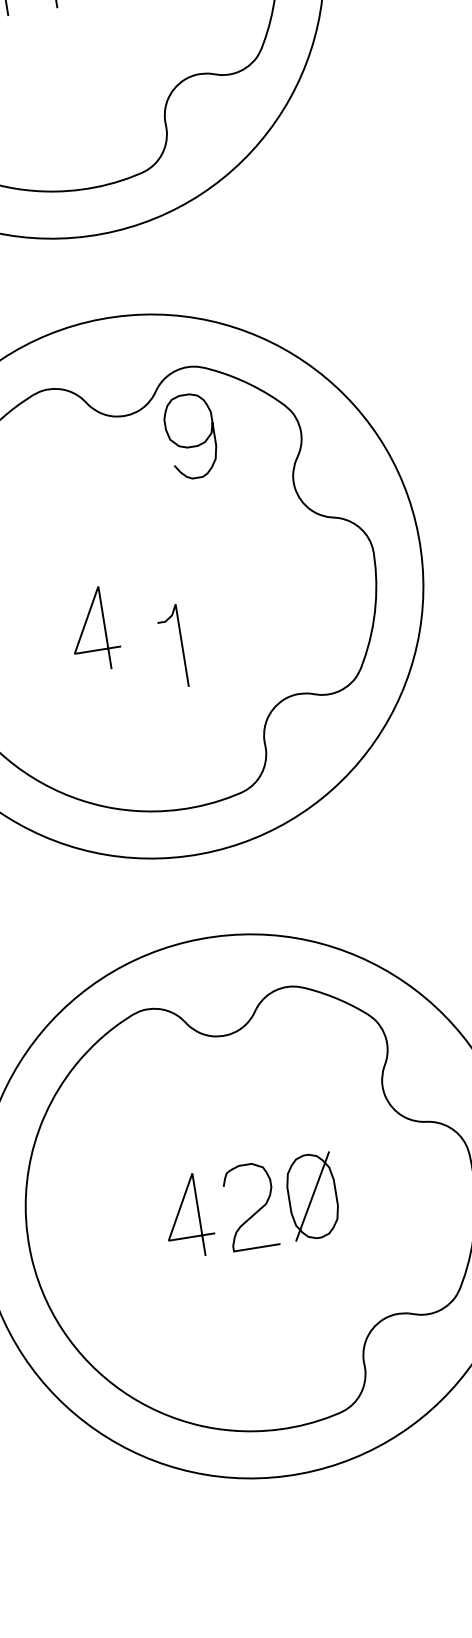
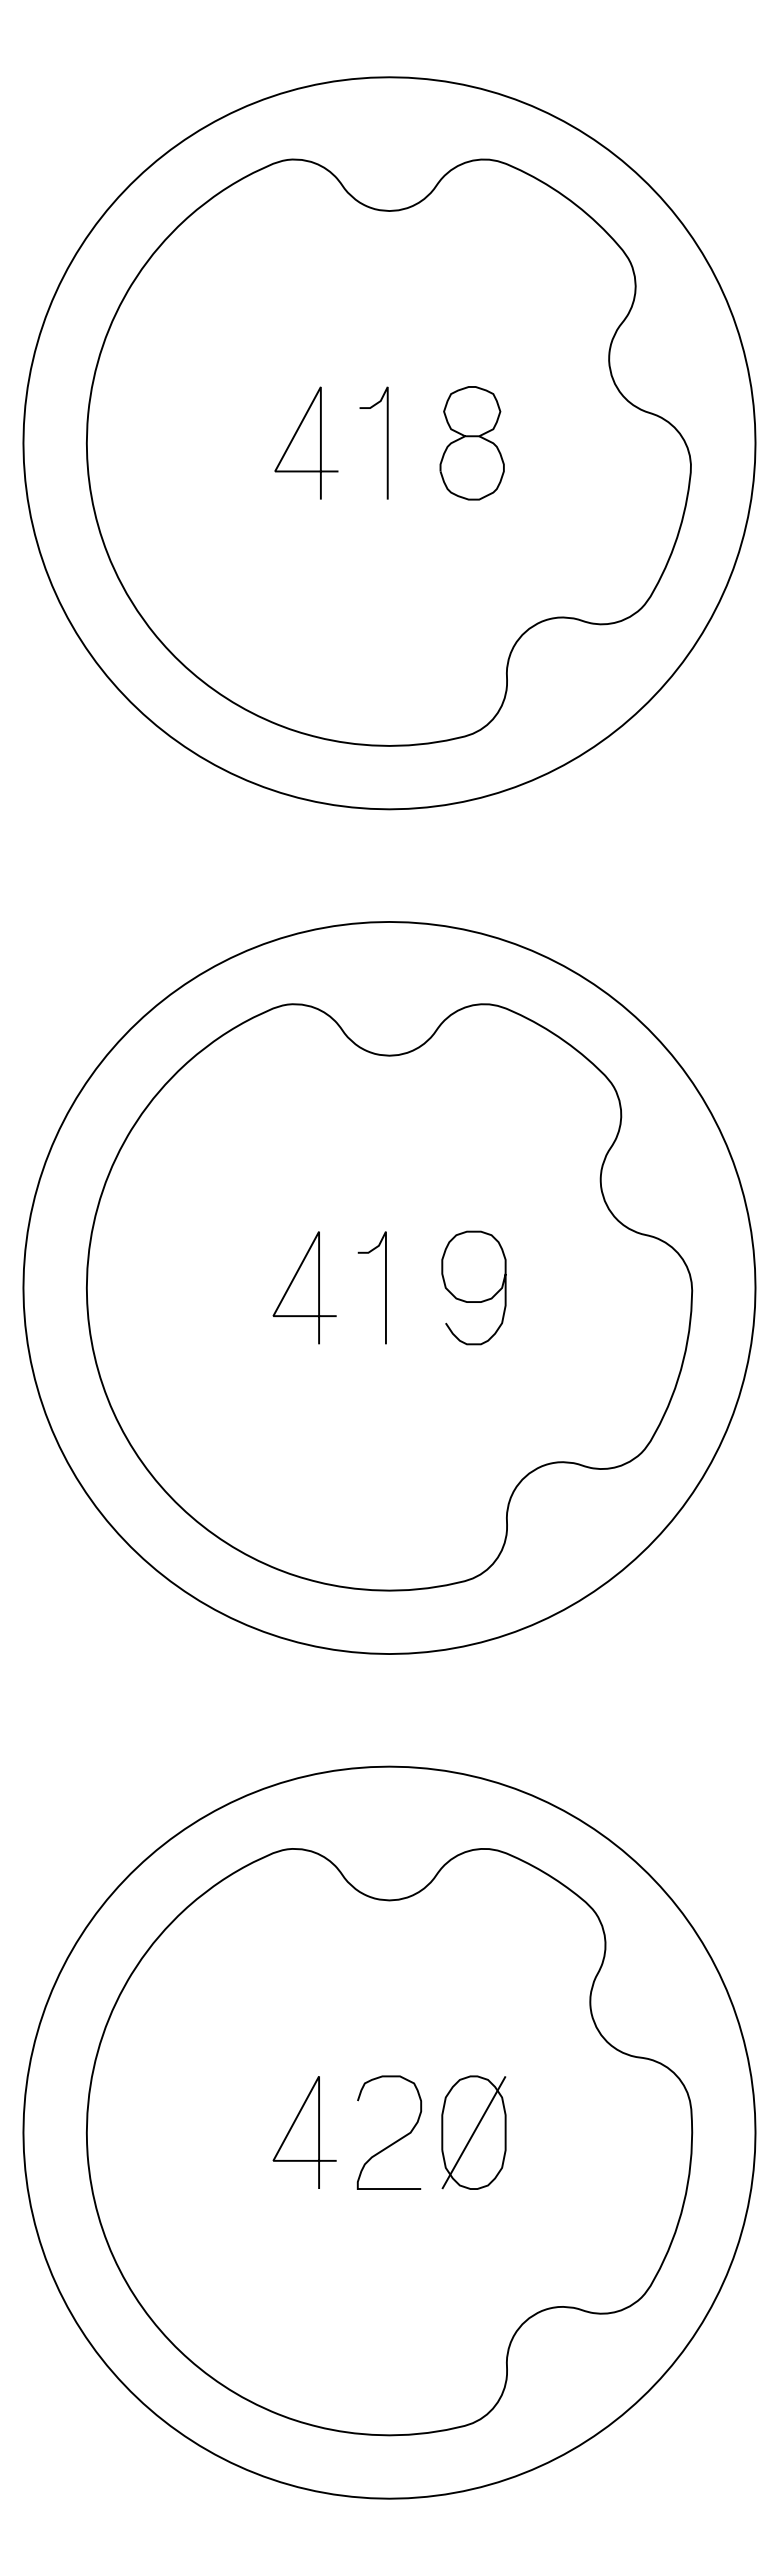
curve: (192, 446) -> (473, 1301), moved
line: (85, 626) -> (293, 1281), moved
curve: (181, 645) -> (385, 1287), moved

